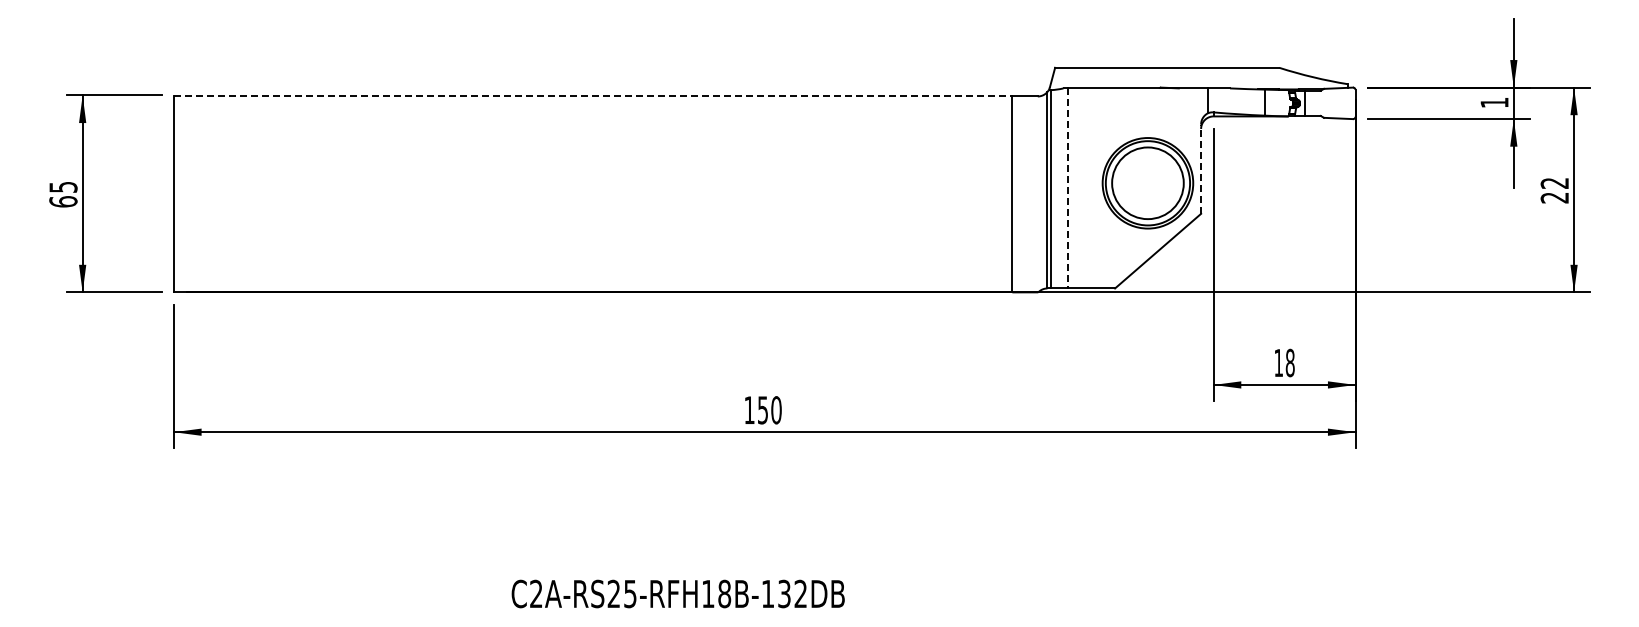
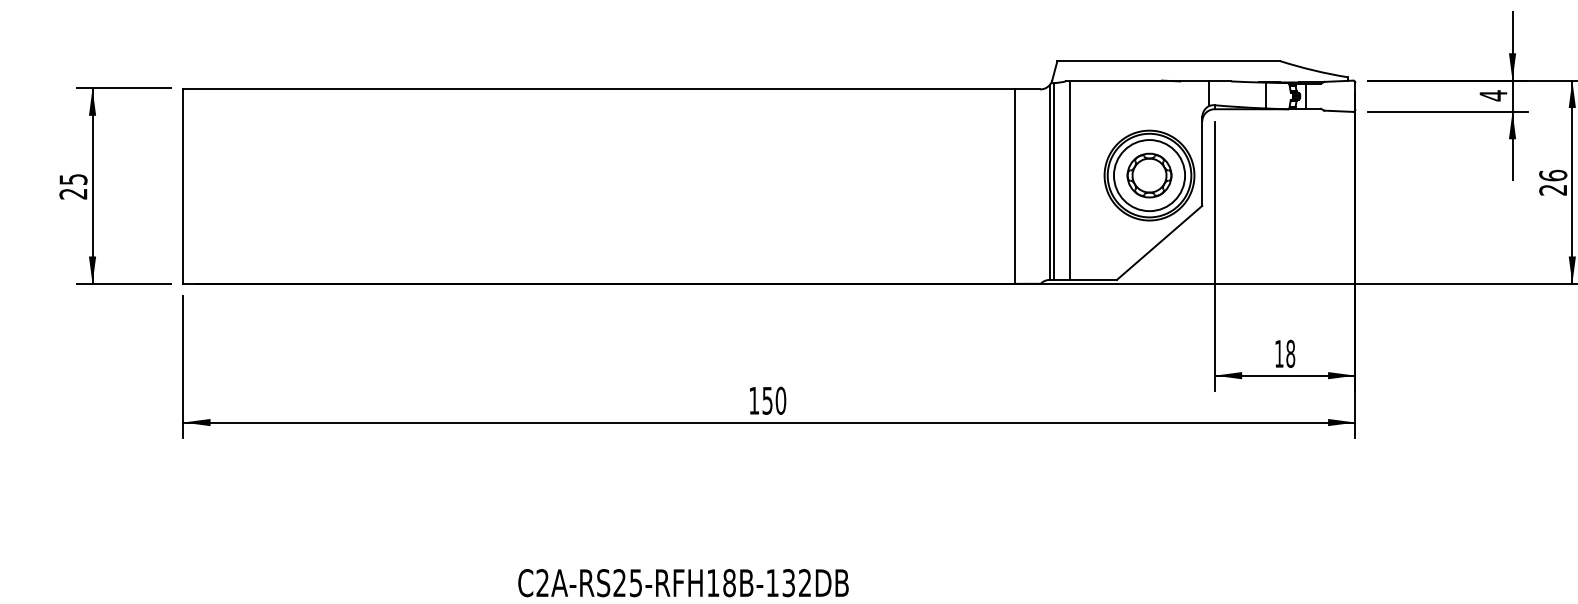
line: (593, 96) -> (599, 89), dashed -> solid
text: (1494, 102) -> (1493, 95), 1 -> 4
line: (1201, 169) -> (1202, 161), dashed -> solid
text: (1554, 182) -> (1552, 174), 22 -> 26
part: (1147, 183) -> (1149, 175), added
line: (1067, 188) -> (1069, 180), dashed -> solid
text: (63, 201) -> (73, 193), 65 -> 25

